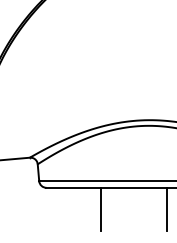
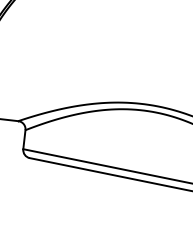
line: (101, 209) -> (85, 194), removed
line: (166, 209) -> (157, 209), removed

